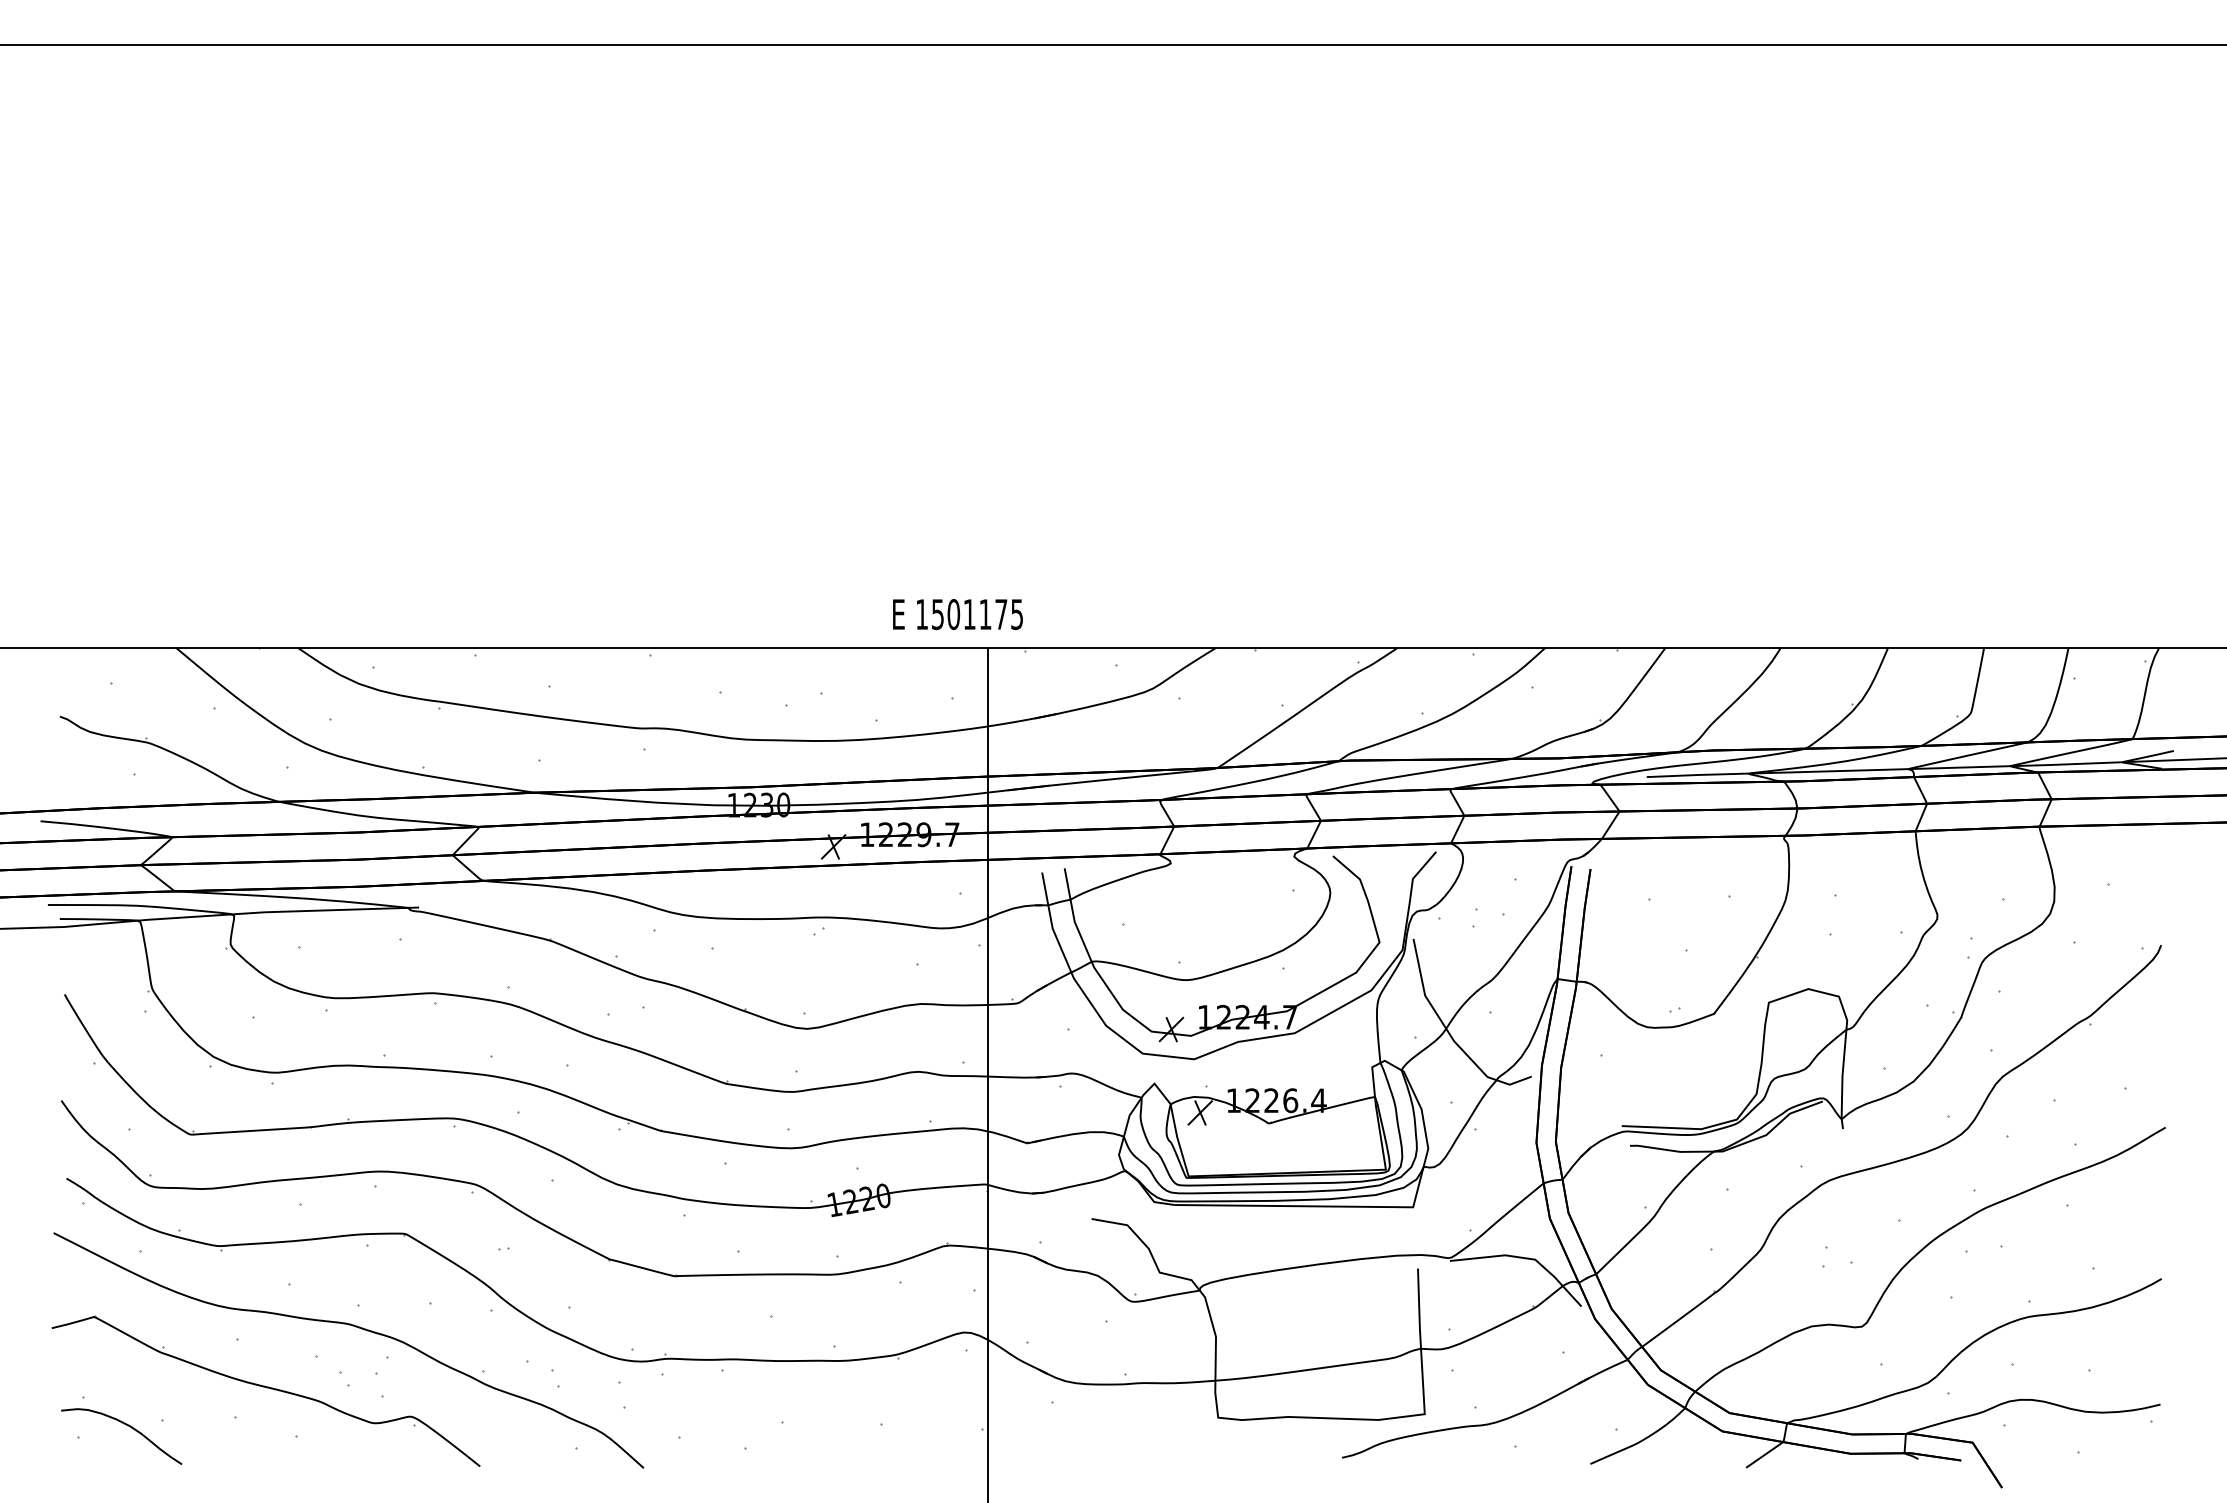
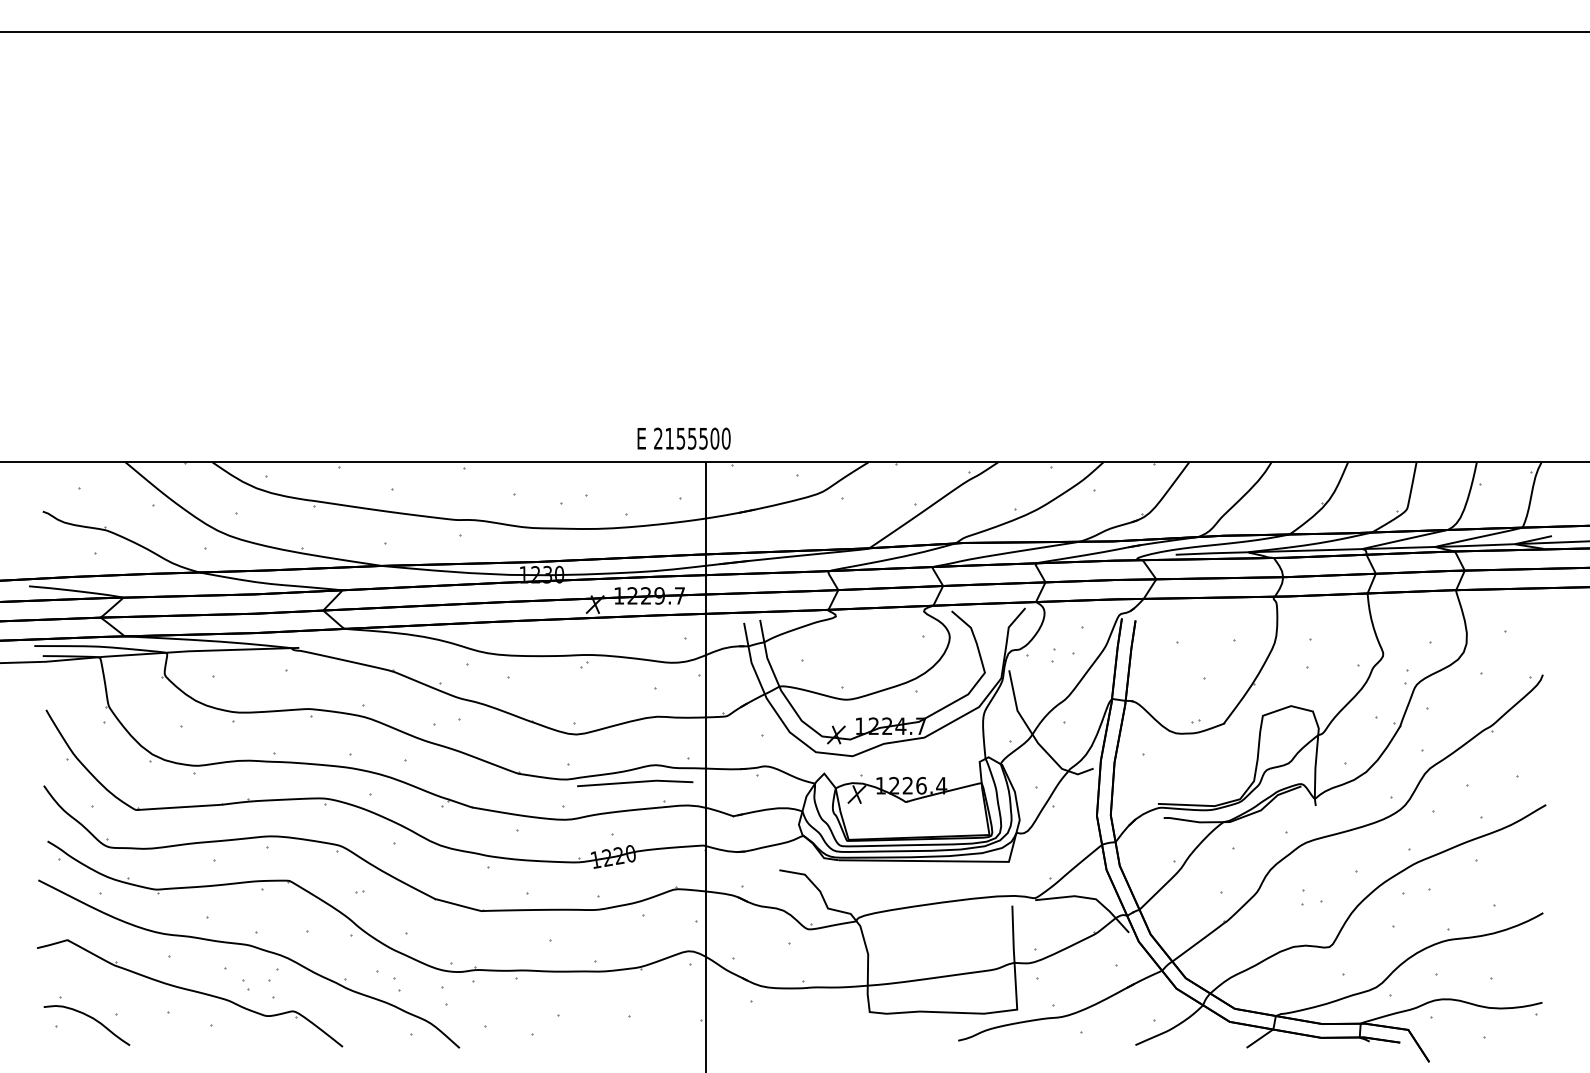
text: (969, 614) -> (692, 438), 1501175 -> 2155500
line: (889, 1096) -> (635, 782), added

